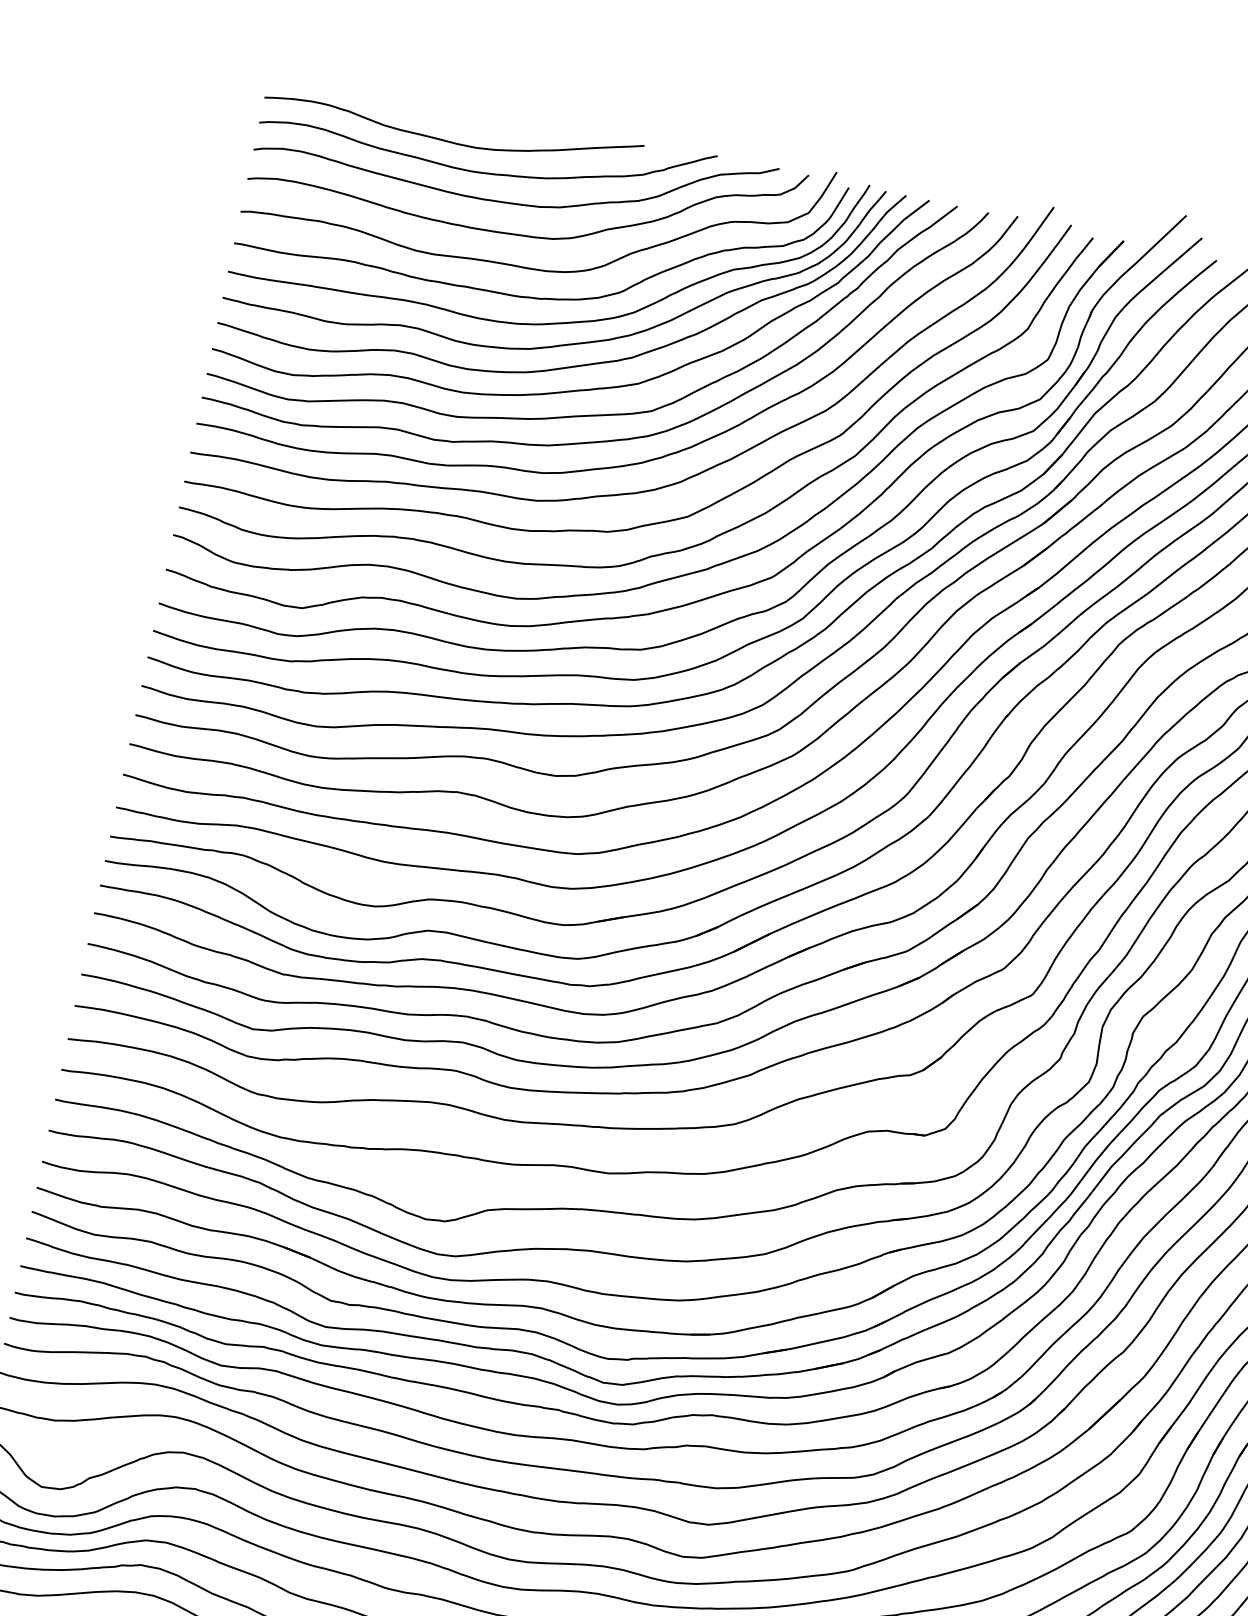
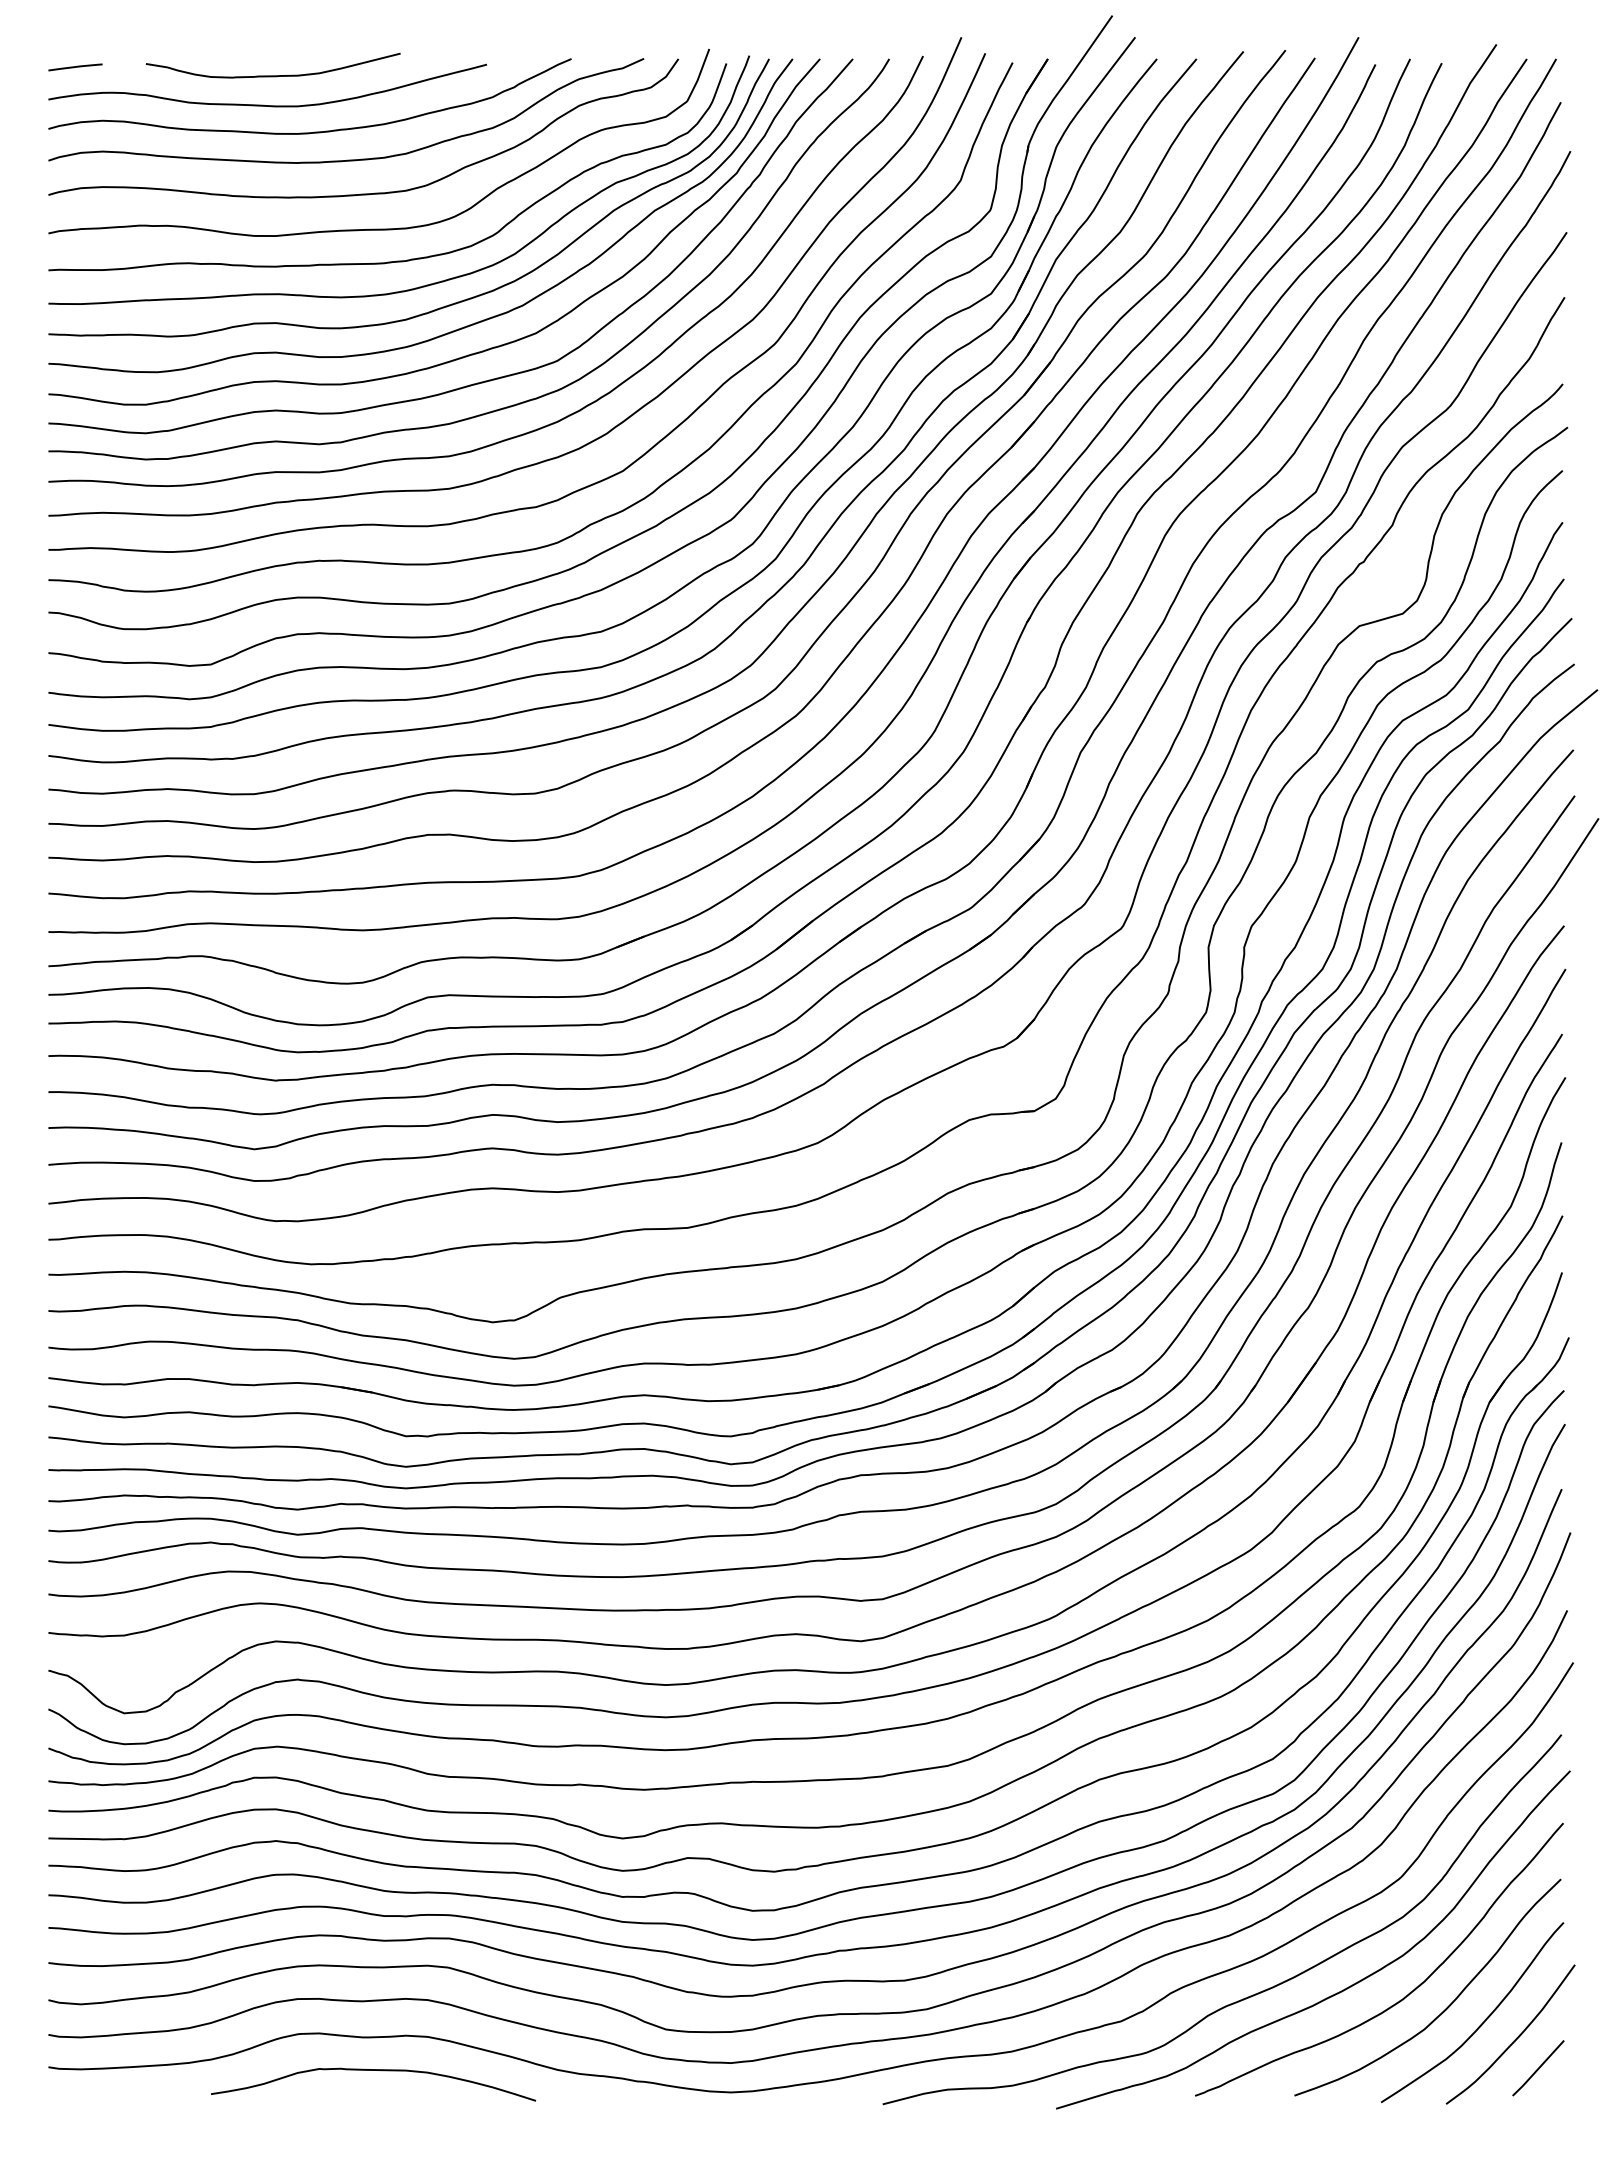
line: (293, 75) -> (75, 67), added
curve: (460, 117) -> (273, 75), added

